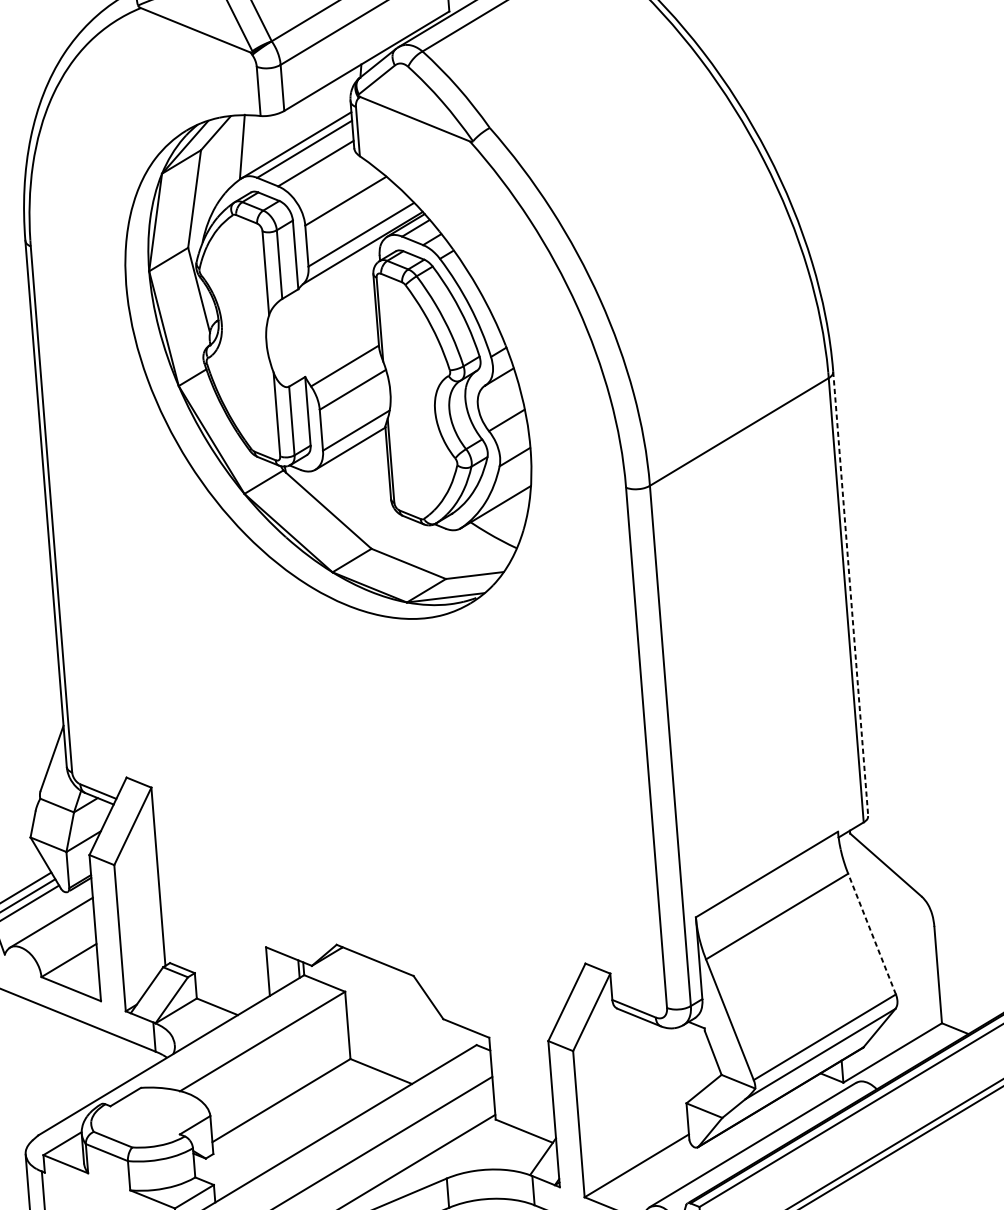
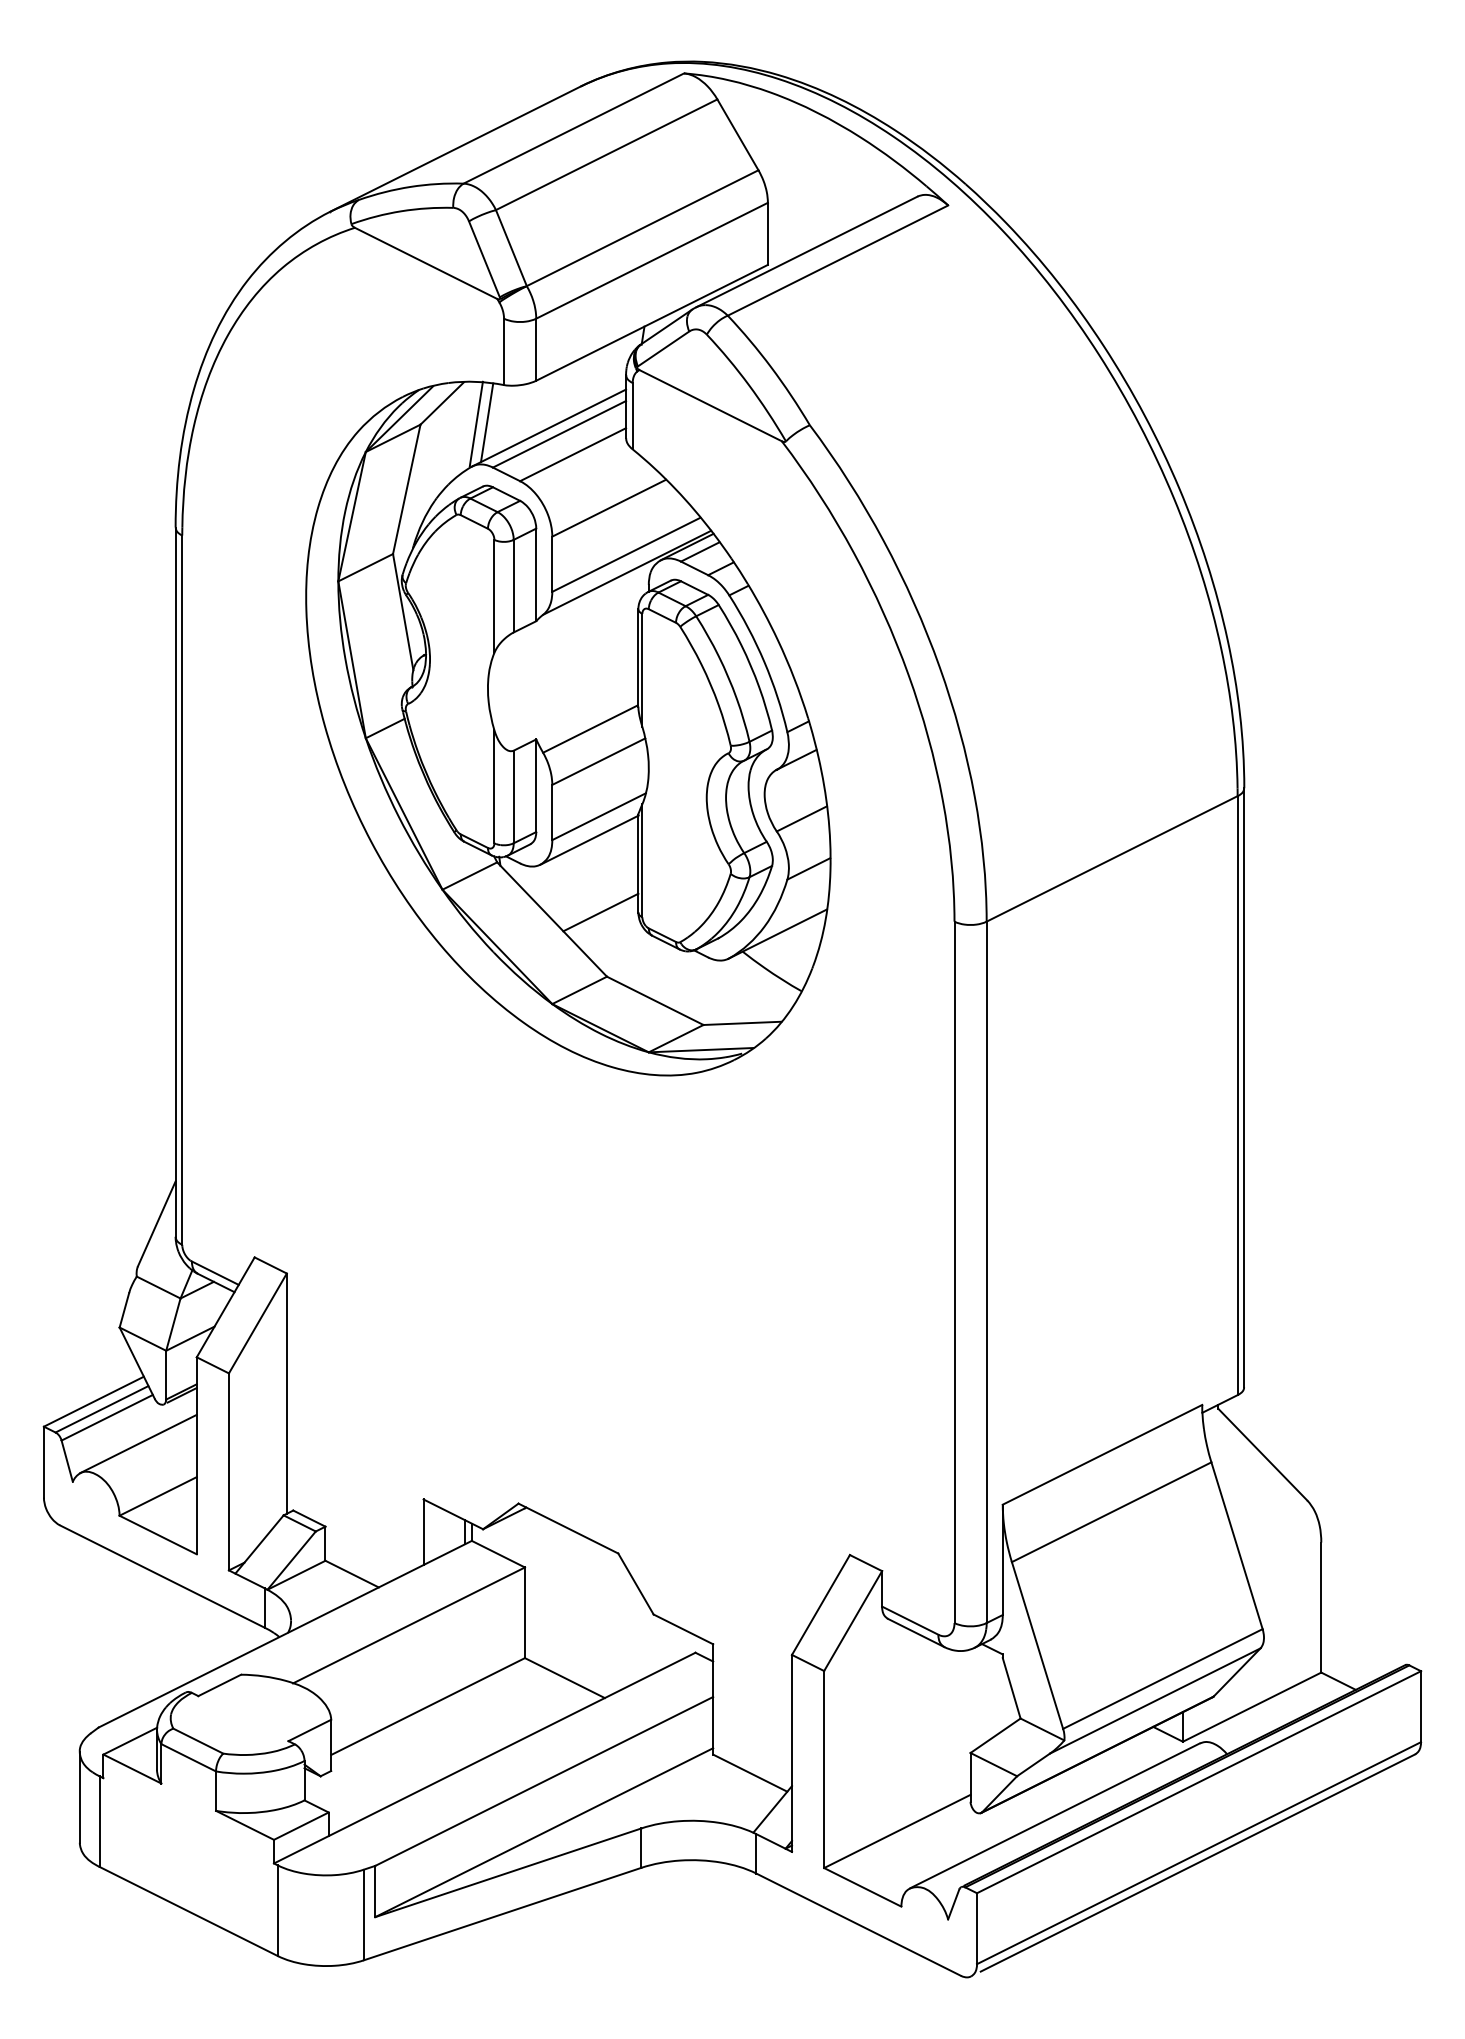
line: (250, 144) -> (487, 422), added
line: (362, 501) -> (600, 912), added
line: (850, 594) -> (1244, 1088), dashed -> solid
line: (871, 933) -> (1236, 1545), dashed -> solid

